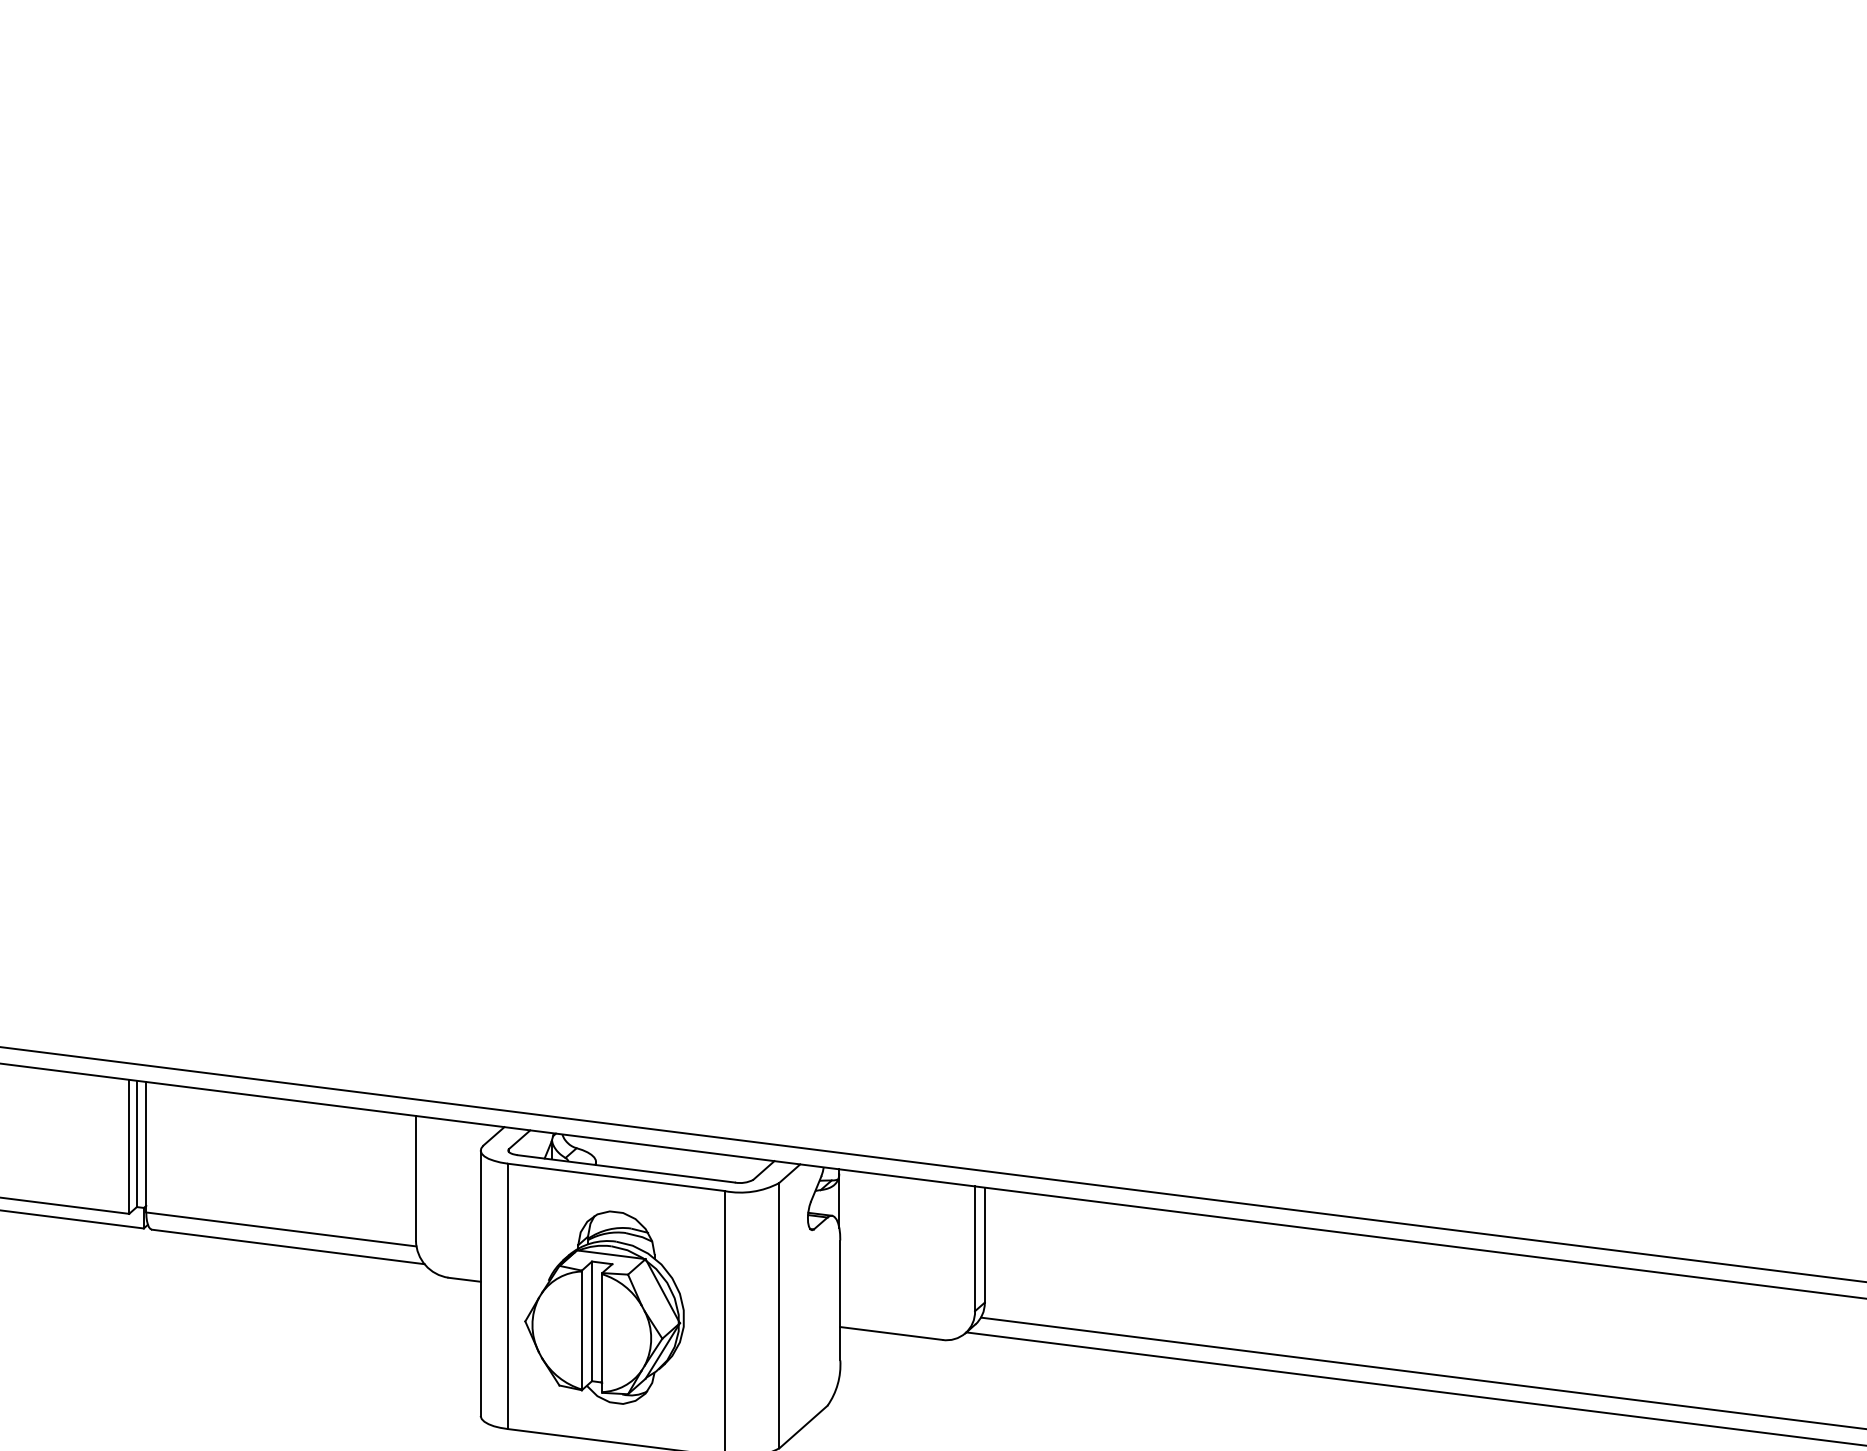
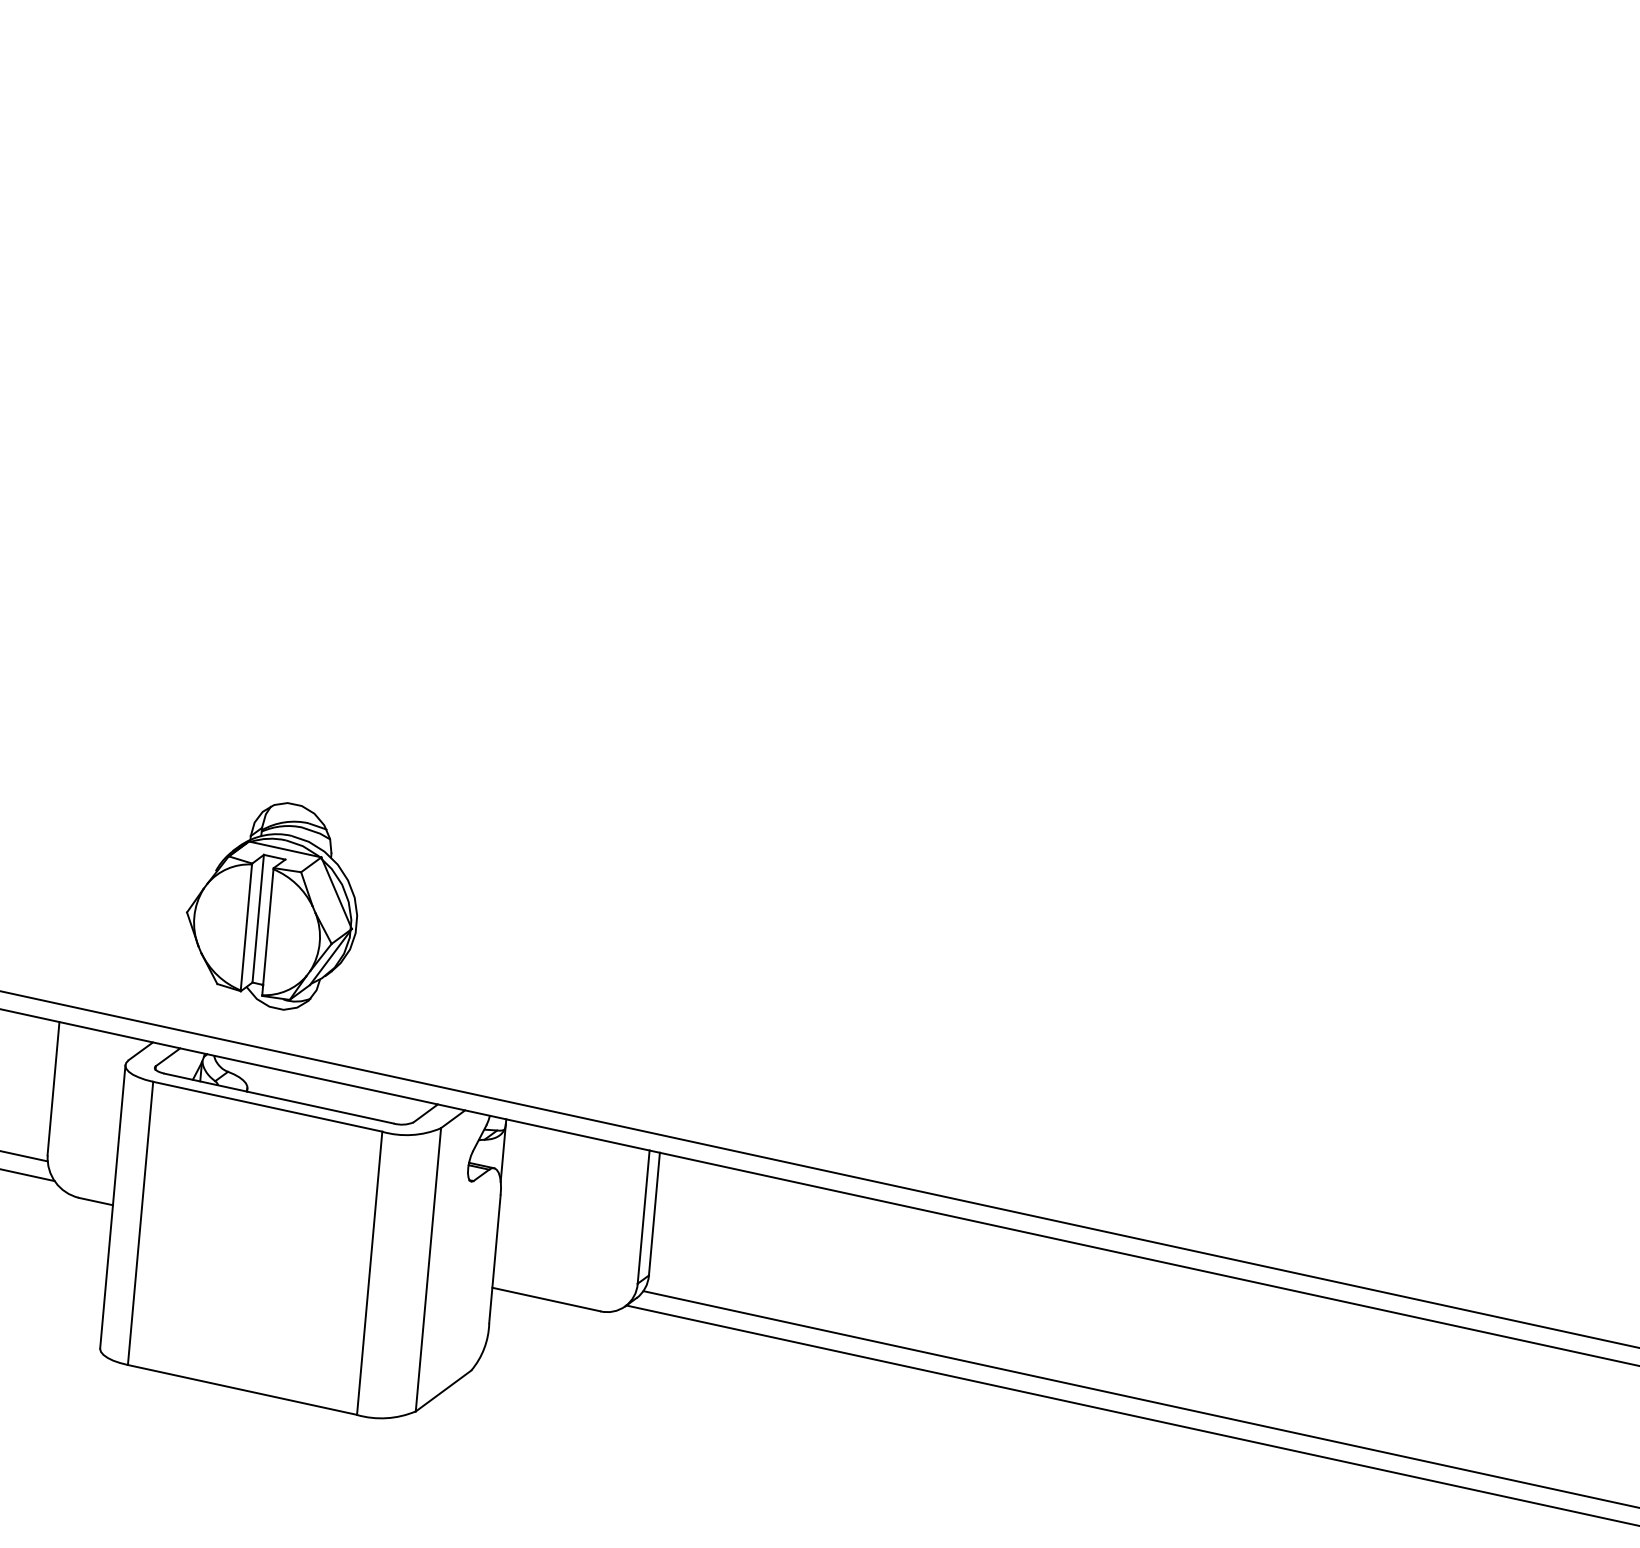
part: (604, 1307) -> (272, 905), moved

